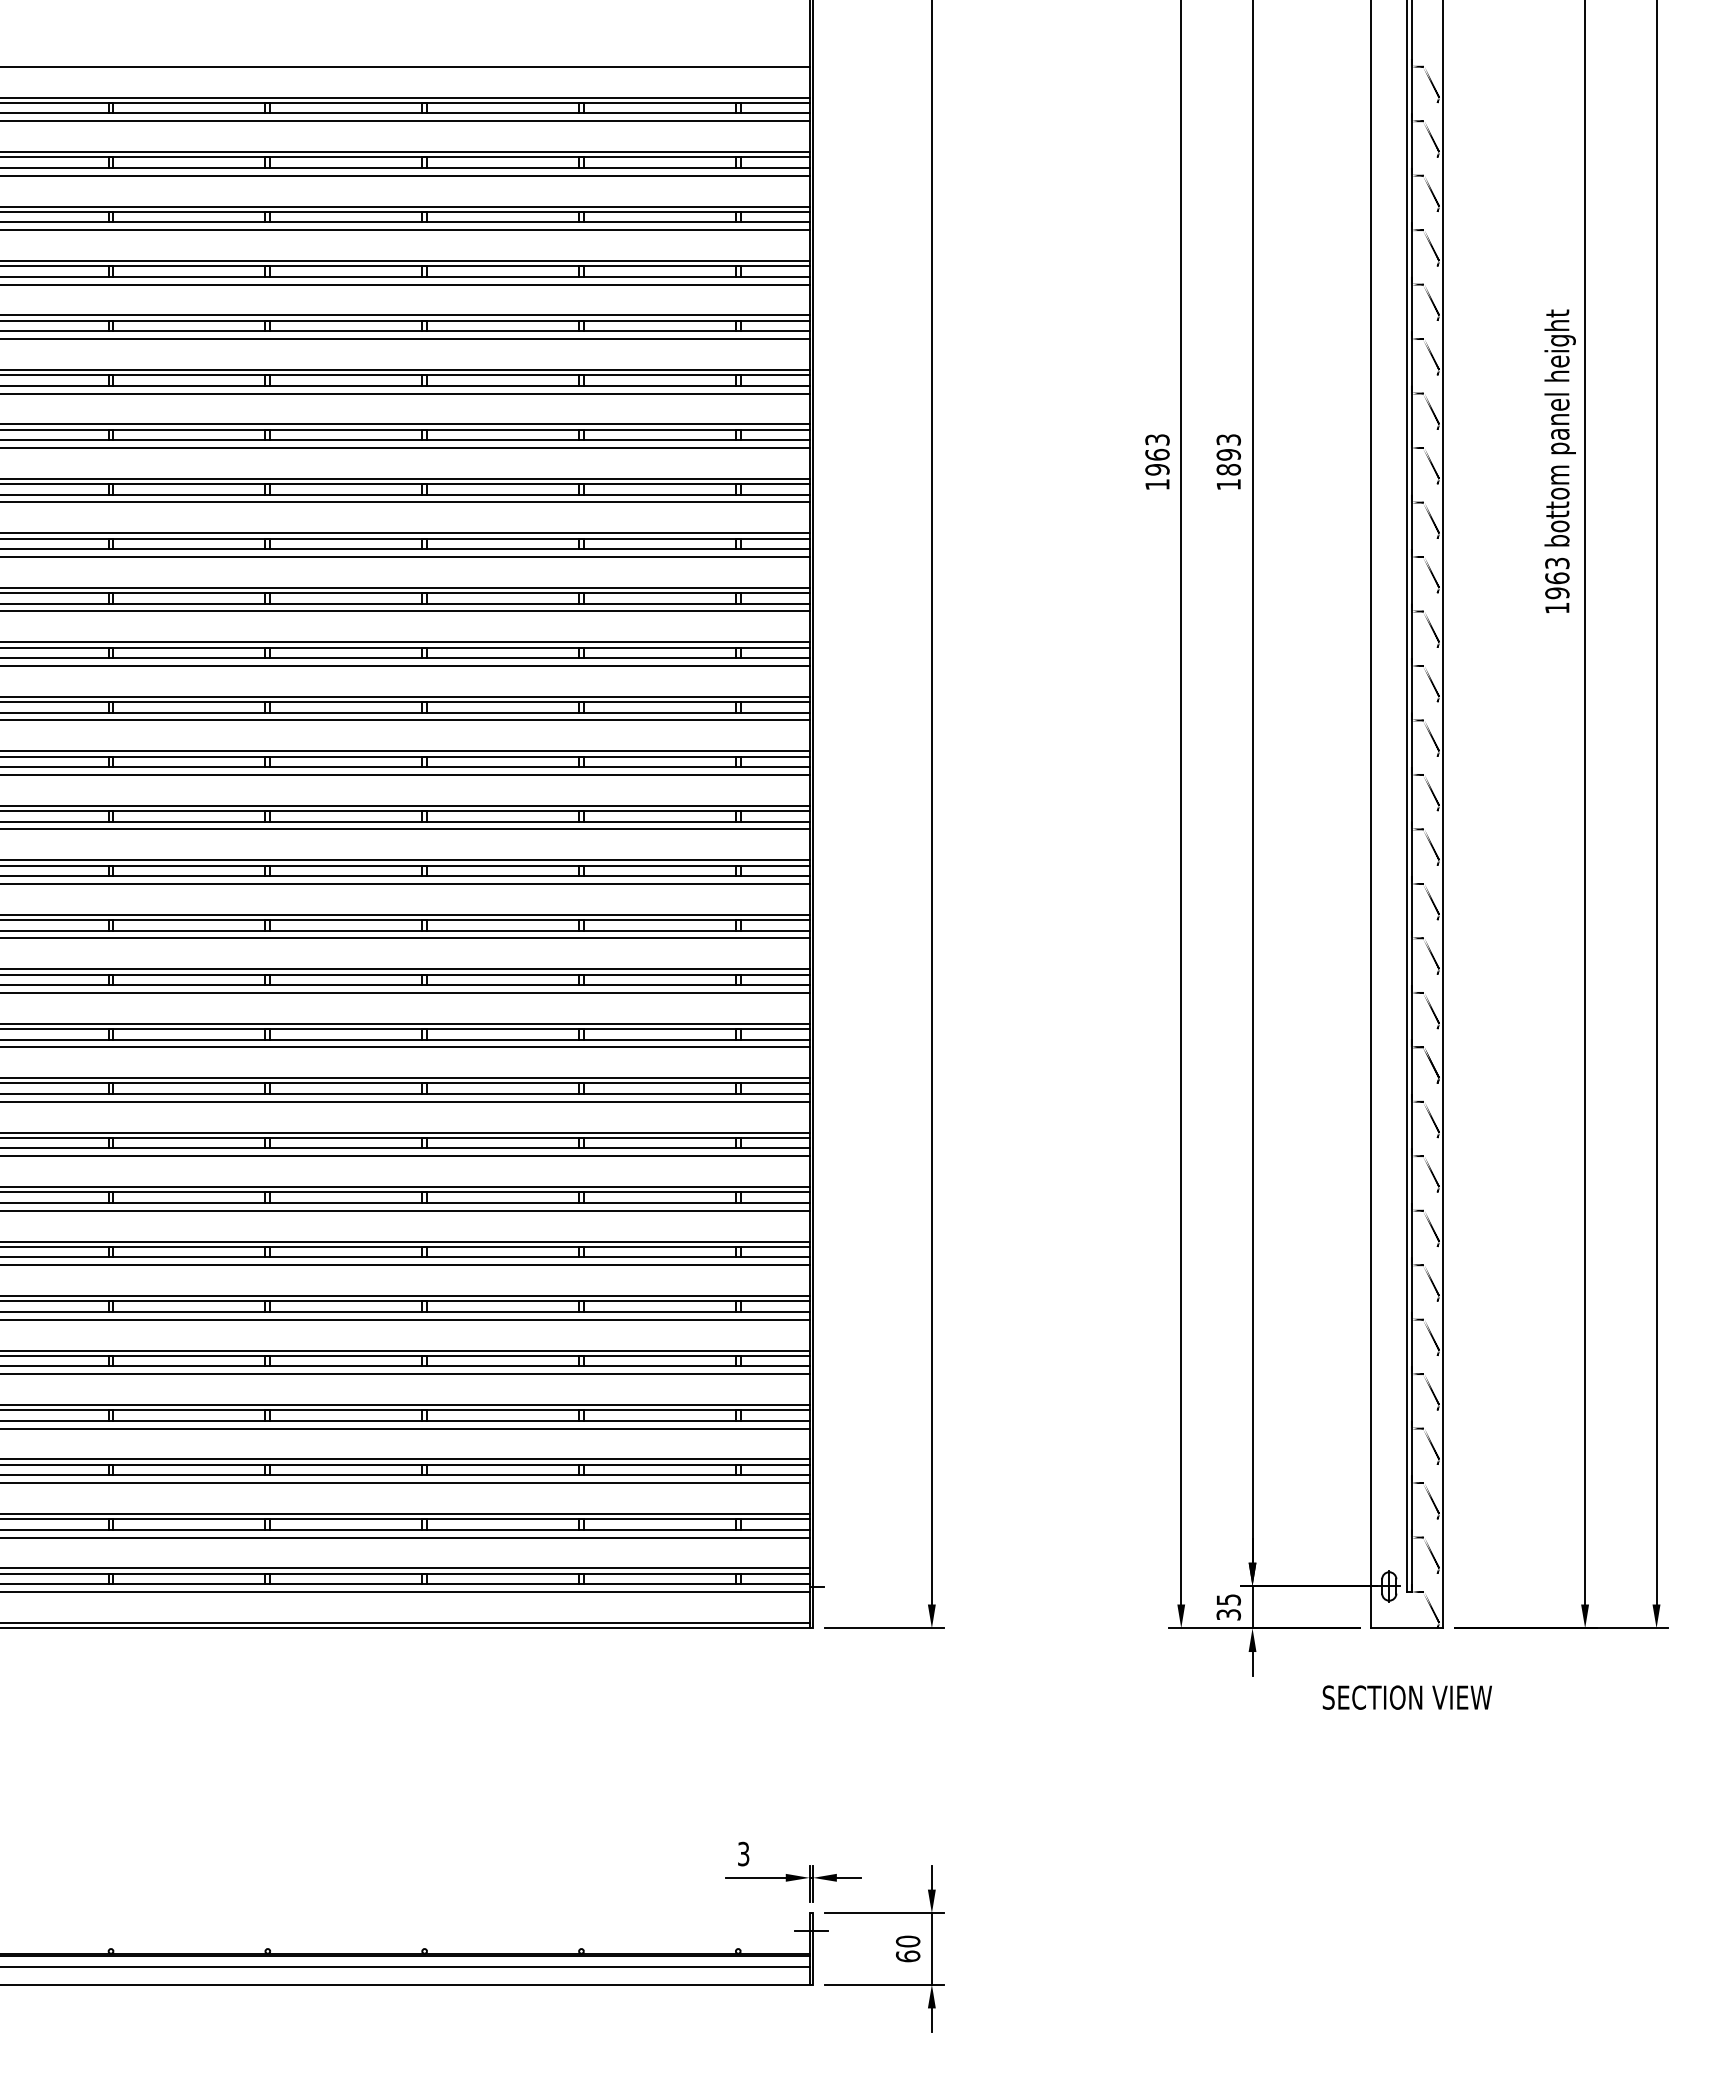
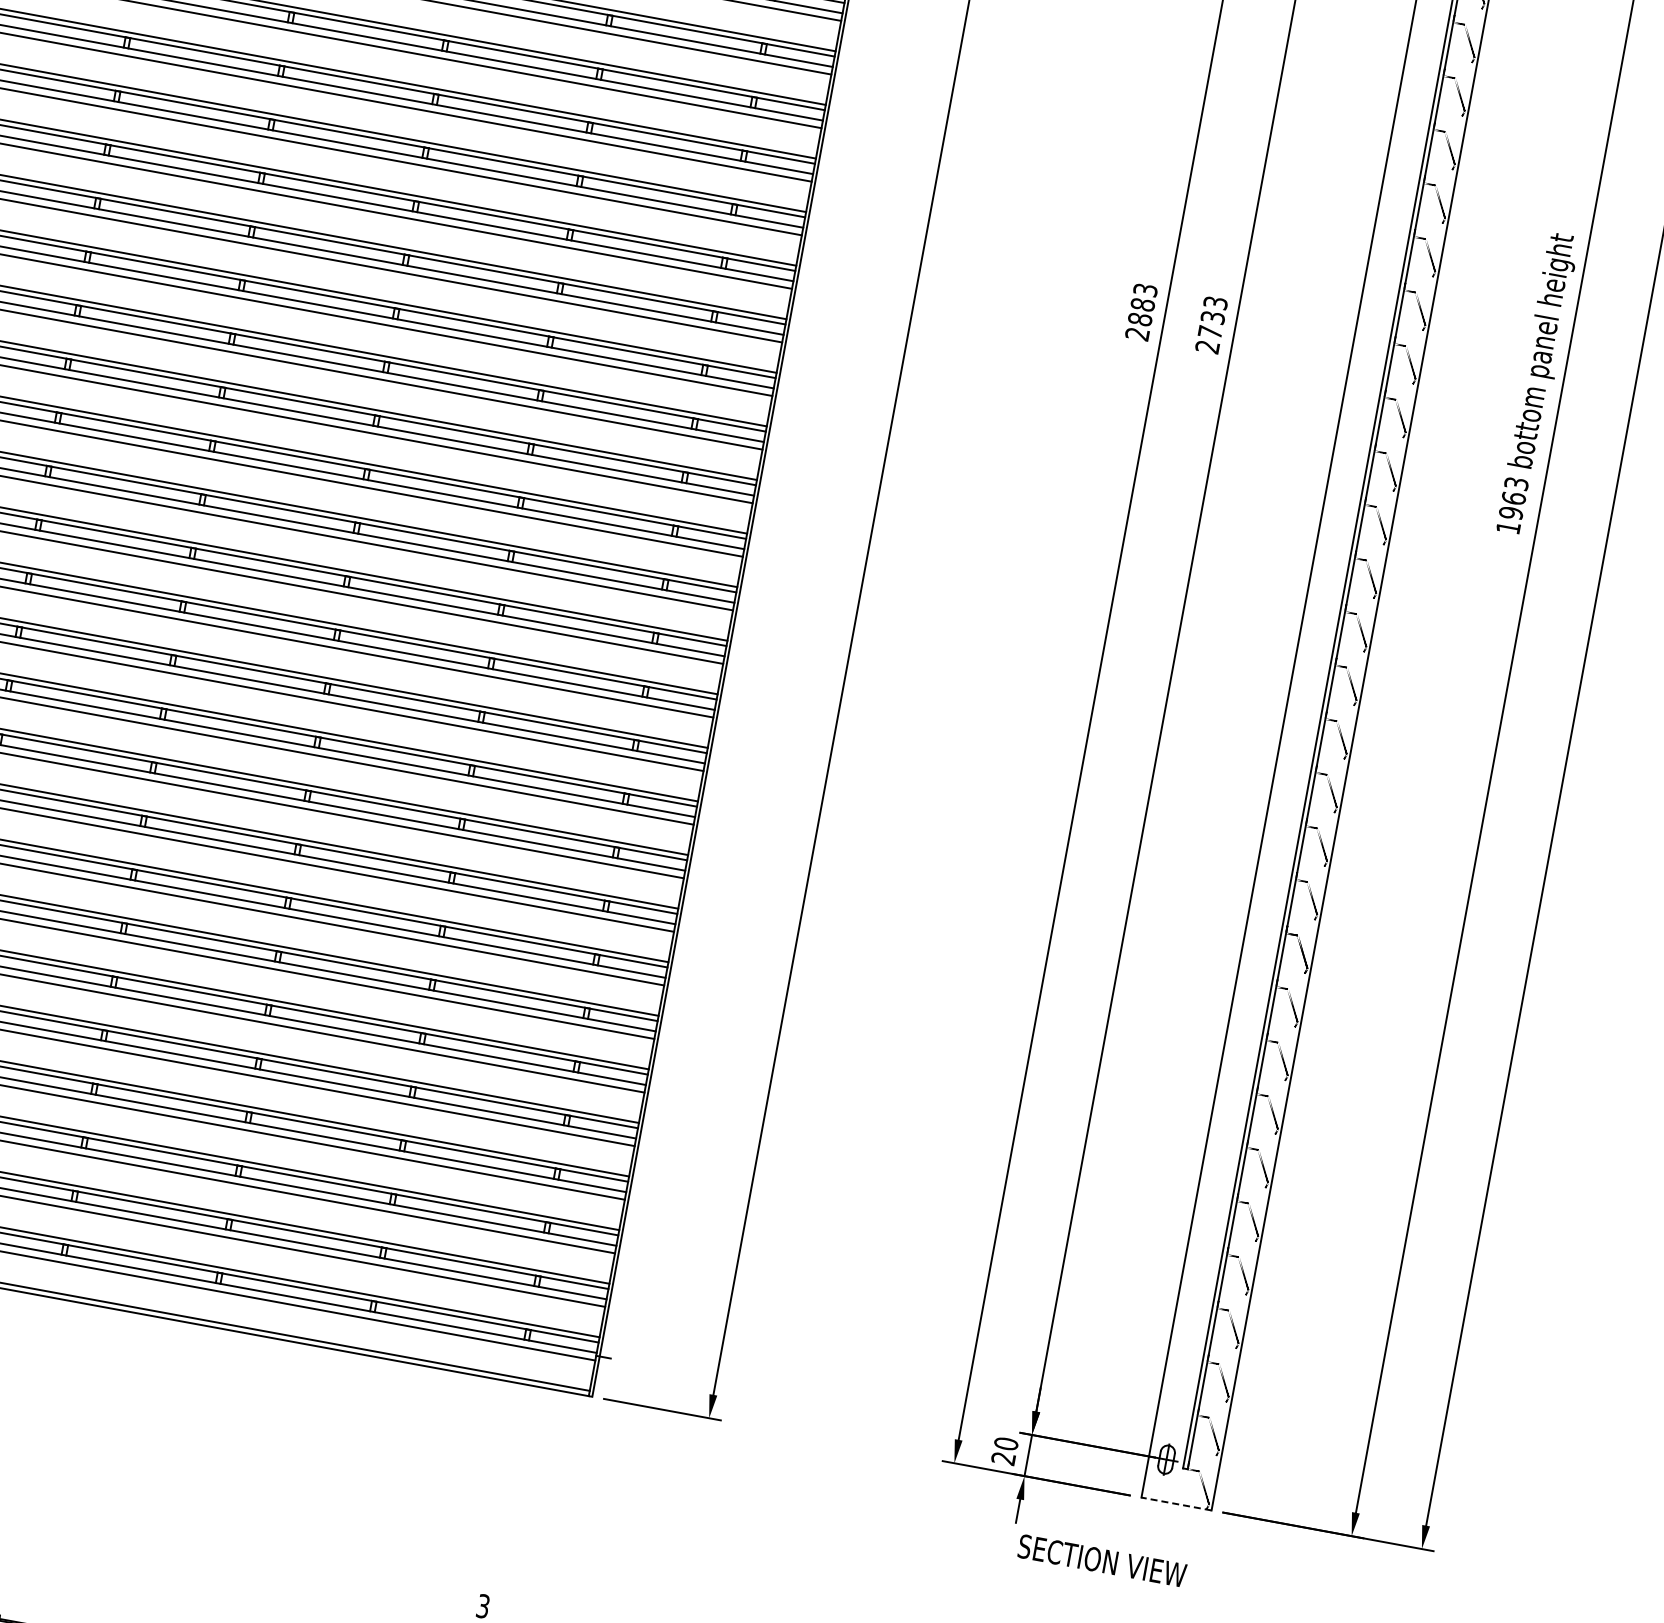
text: (1157, 469) -> (1140, 319), 1963 -> 2883
text: (1228, 469) -> (1210, 332), 1893 -> 2733
text: (1228, 1607) -> (1004, 1451), 35 -> 20
line: (1407, 1628) -> (1176, 1504), solid -> dashed
text: (1406, 1697) -> (1101, 1560), moved

